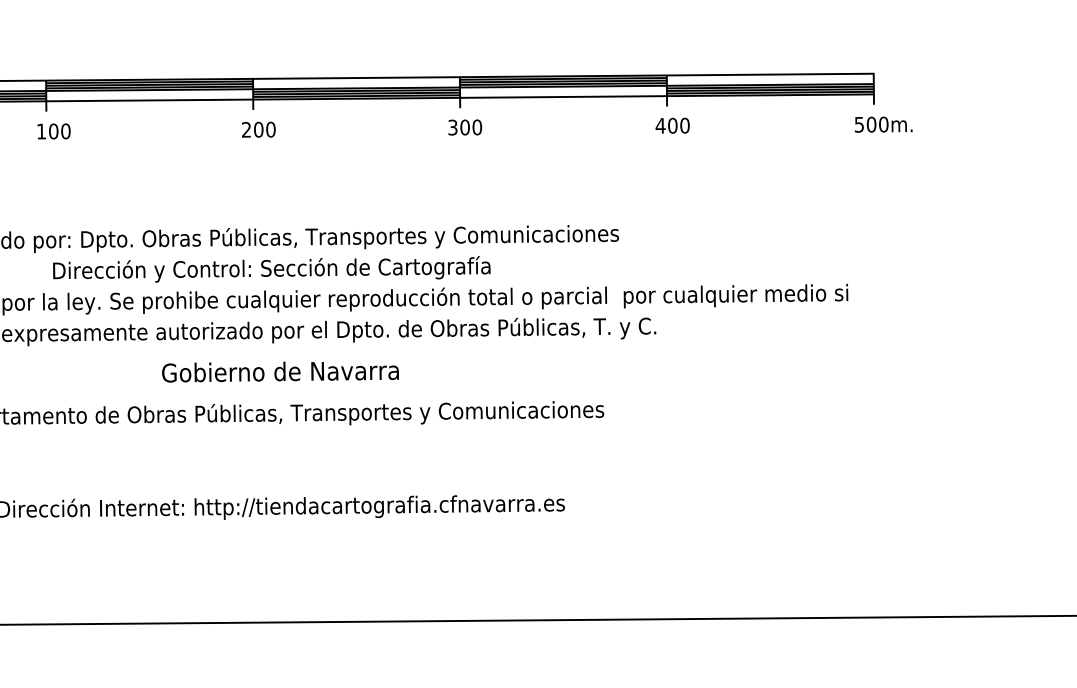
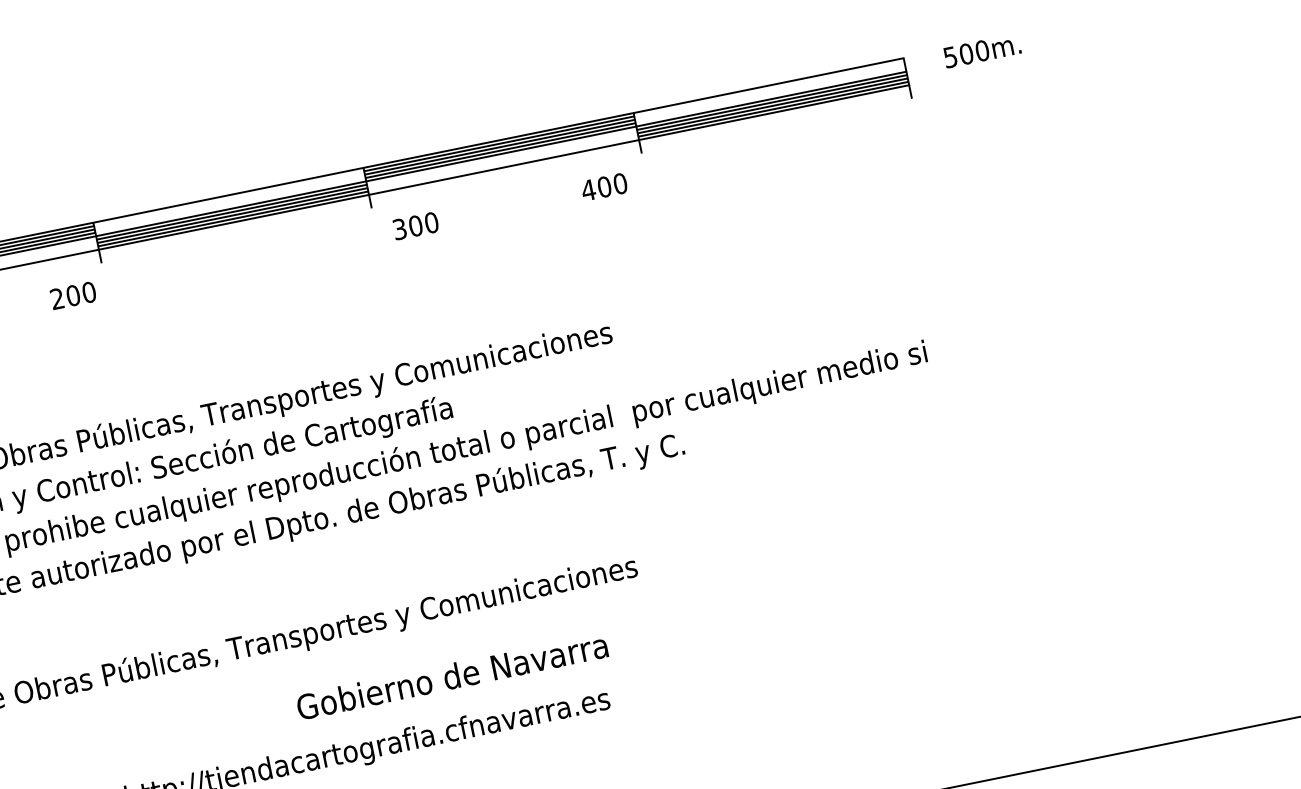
text: (883, 124) -> (982, 50), moved
text: (672, 125) -> (604, 186), moved
text: (465, 127) -> (416, 225), moved
text: (258, 129) -> (72, 295), moved
text: (280, 371) -> (452, 676), moved

